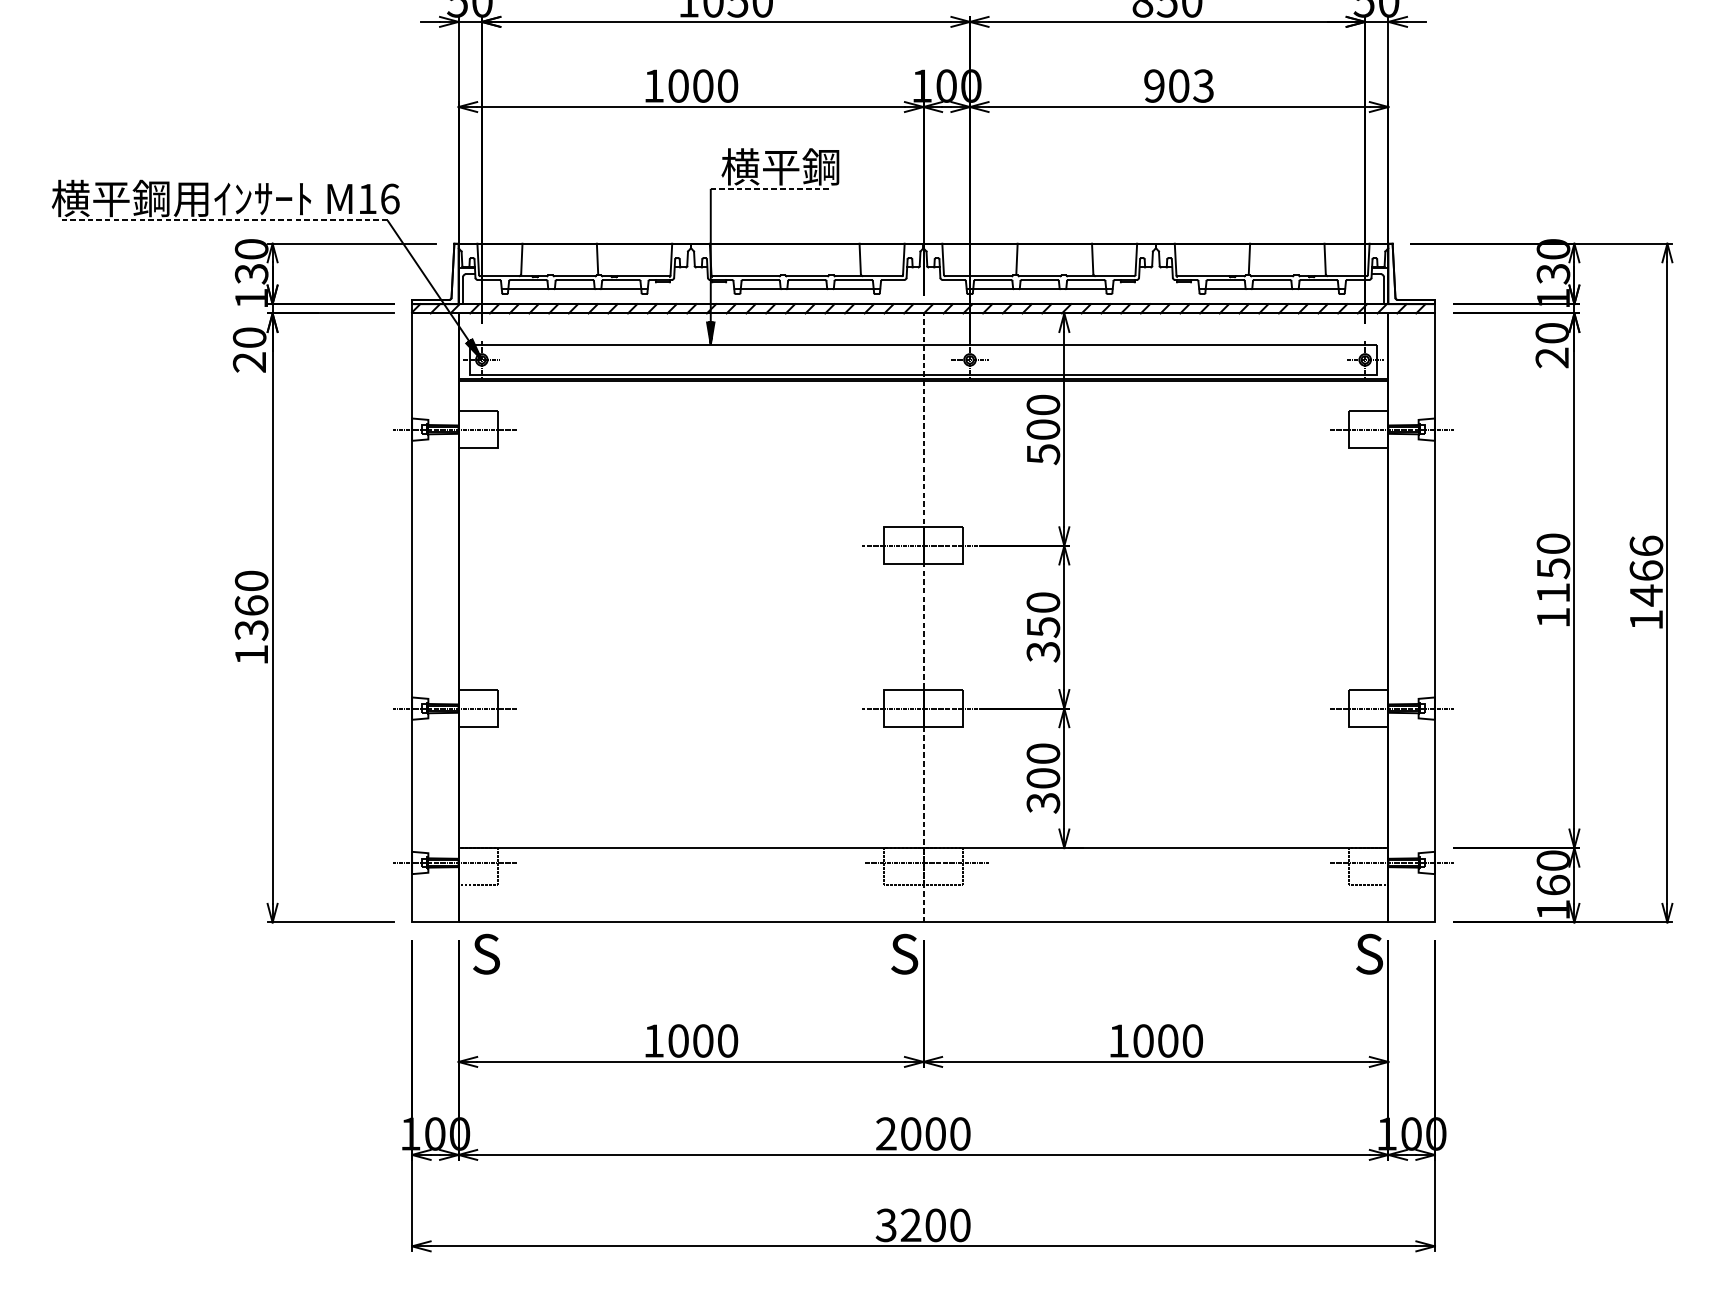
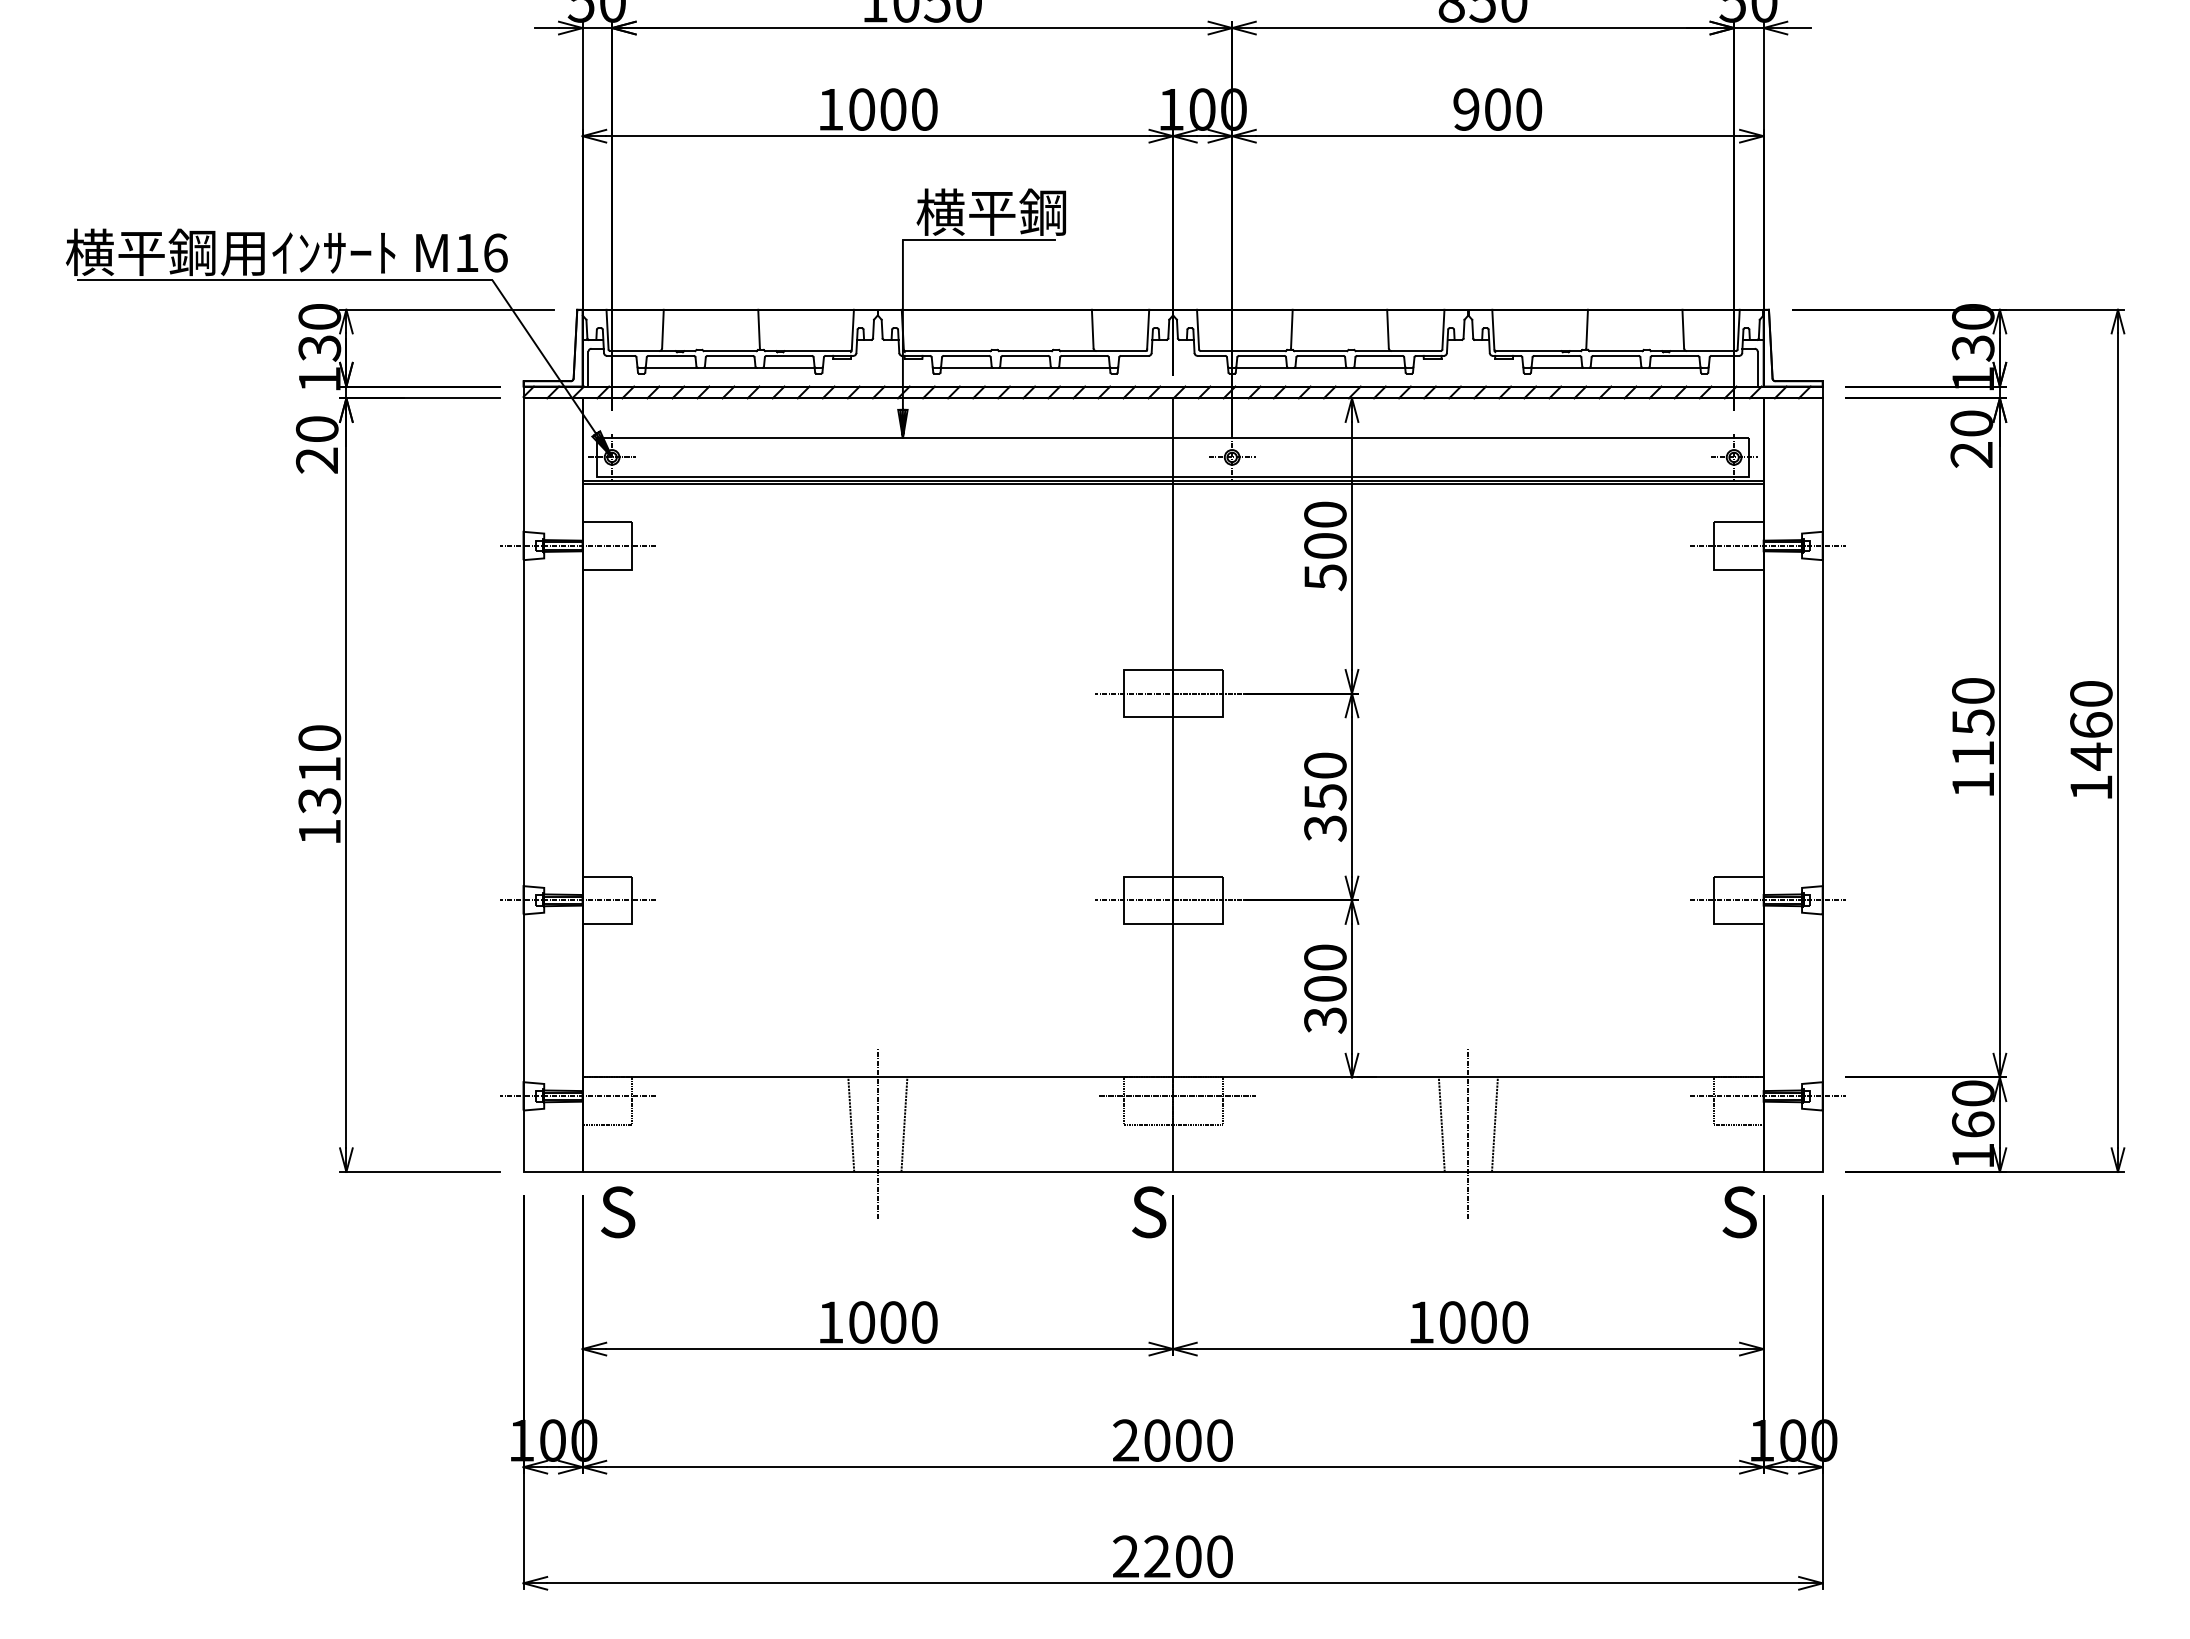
text: (1203, 86) -> (1528, 109), 903 -> 900
line: (770, 189) -> (978, 240), dashed -> solid
line: (223, 220) -> (284, 280), dashed -> solid
text: (1646, 545) -> (2091, 693), 1466 -> 1460
text: (251, 604) -> (319, 768), 1360 -> 1310
line: (923, 618) -> (1173, 785), dashed -> solid
line: (670, 885) -> (851, 1124), added
line: (712, 885) -> (904, 1124), added
line: (1134, 885) -> (1441, 1124), added
line: (1176, 885) -> (1494, 1124), added
line: (690, 892) -> (877, 1133), added
line: (1156, 892) -> (1468, 1133), added
text: (886, 1225) -> (1125, 1556), 3200 -> 2200

